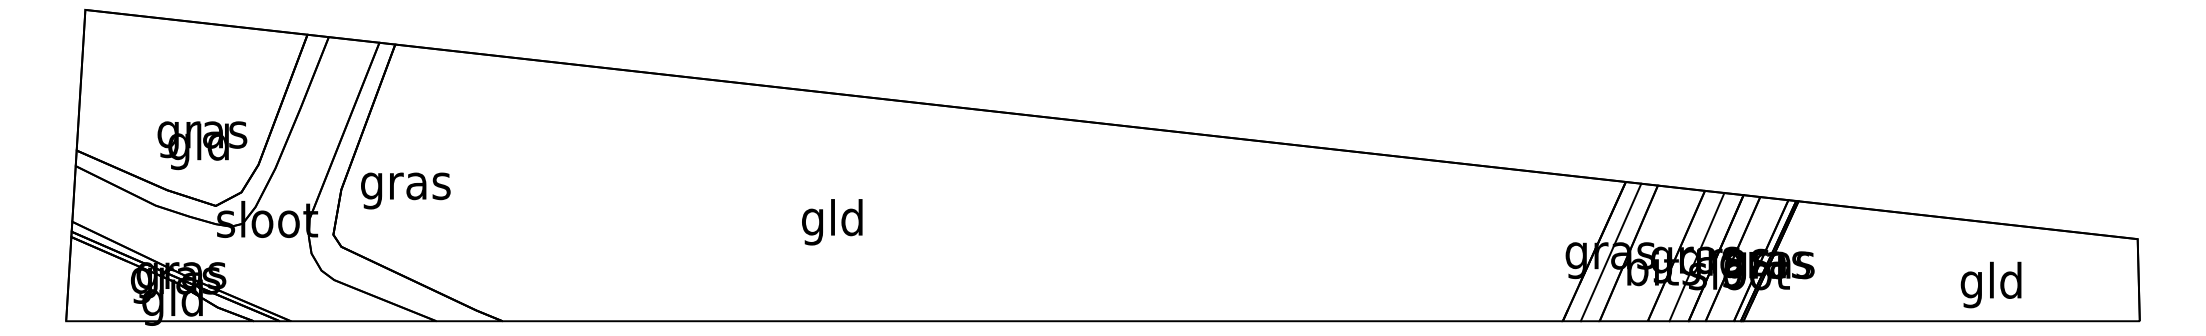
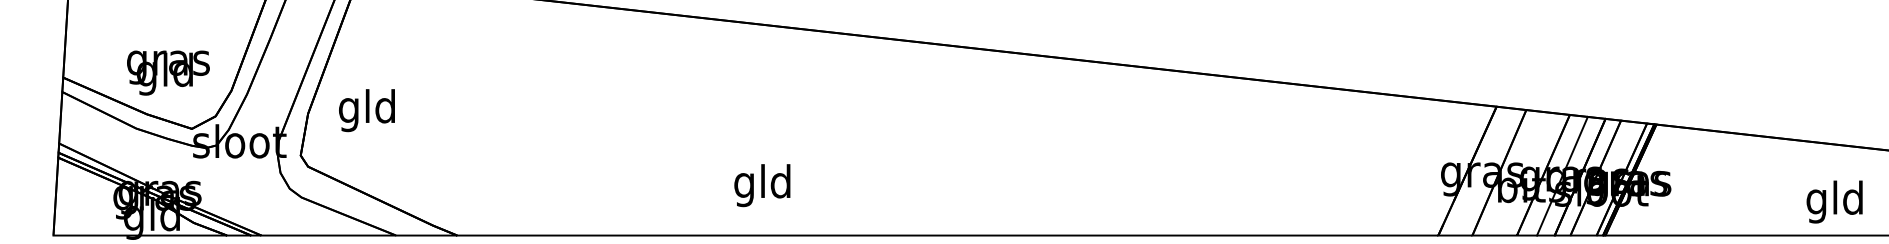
text: (202, 145) -> (168, 72), moved
text: (405, 186) -> (367, 110), gras -> gld
text: (832, 222) -> (762, 185), moved
line: (1610, 252) -> (1482, 171), removed

